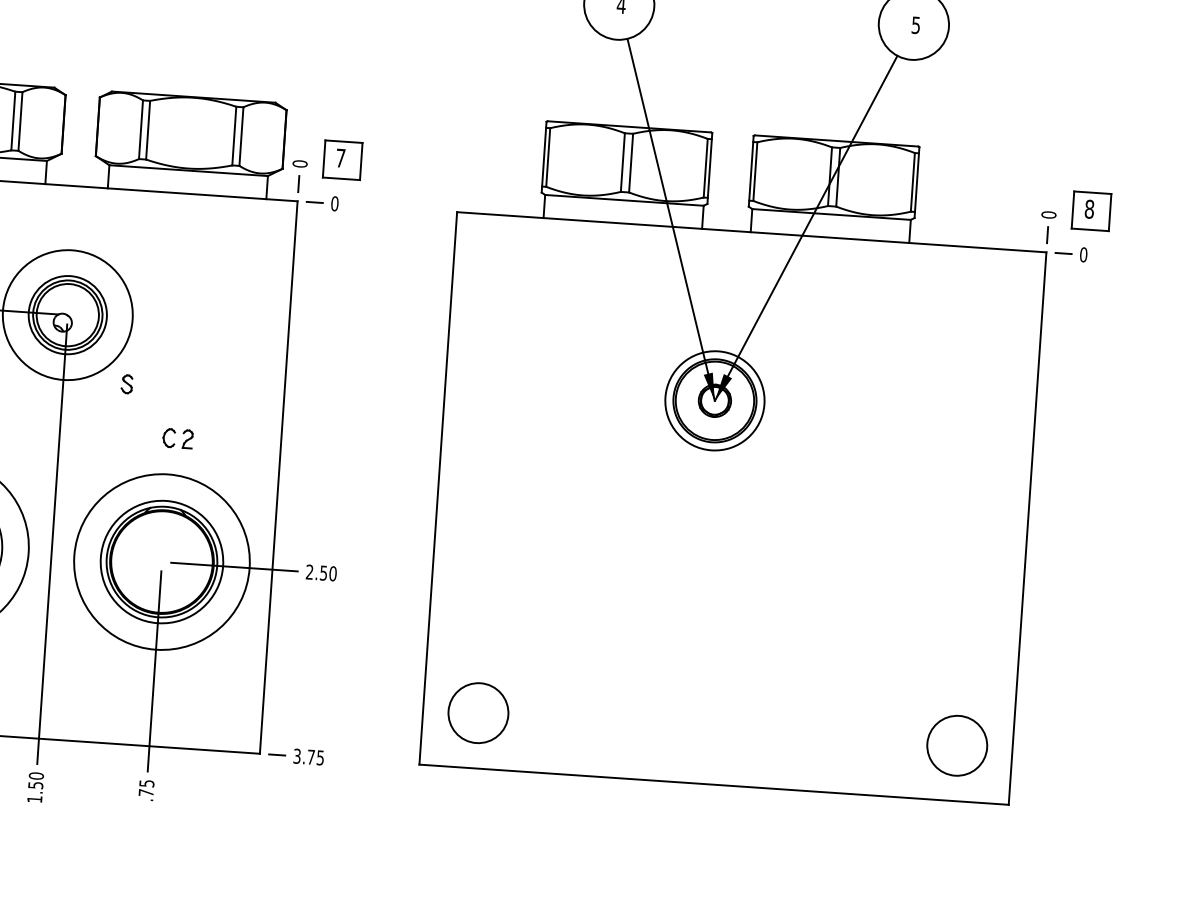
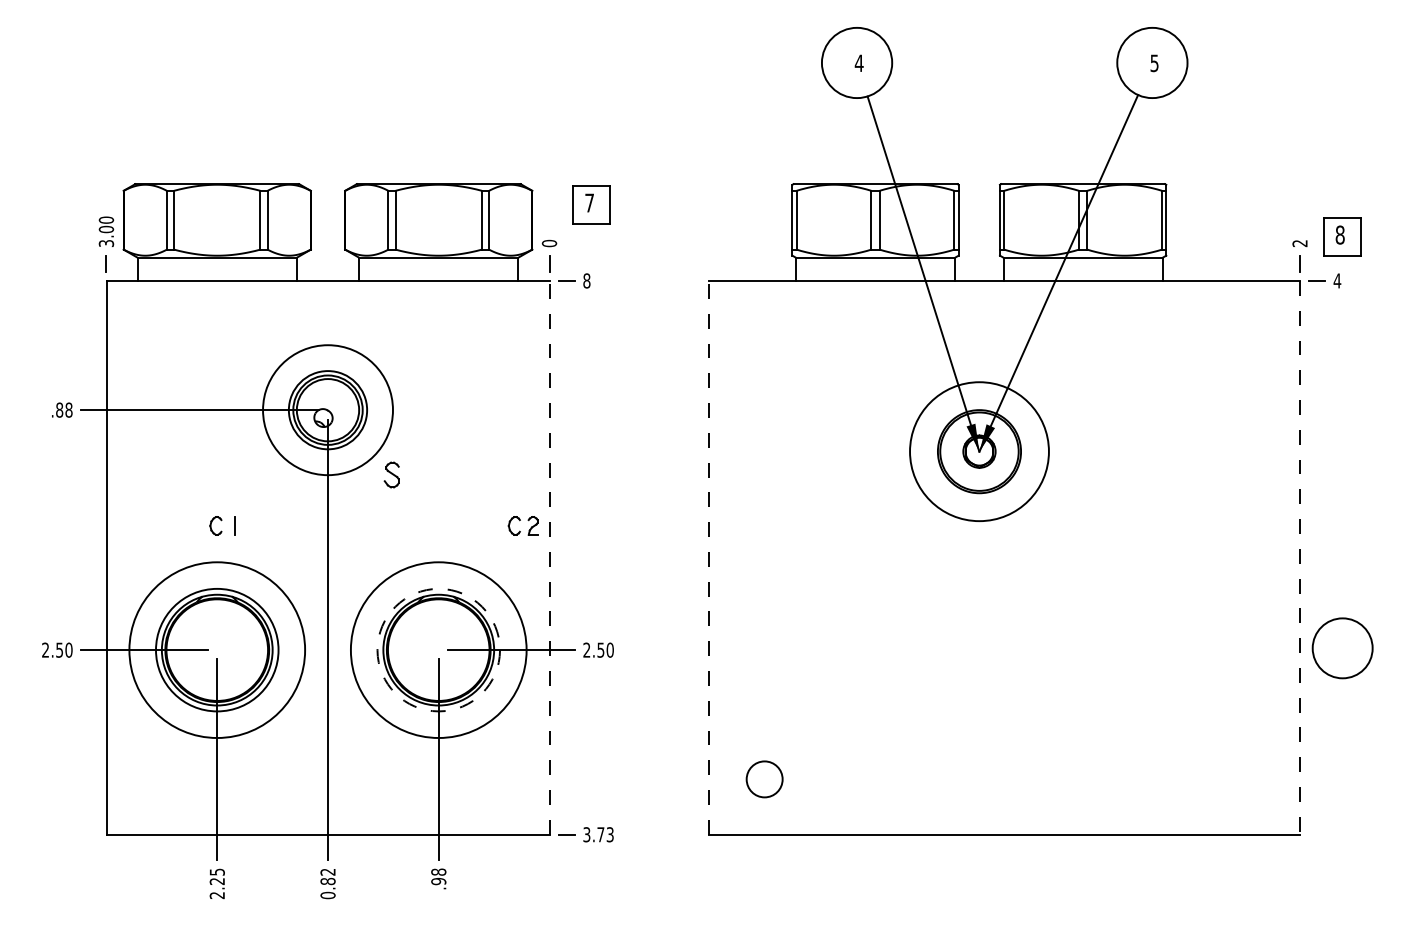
part: (342, 159) -> (591, 204), moved
text: (334, 203) -> (586, 280), 0 -> 8
text: (1048, 214) -> (1299, 243), 0 -> 2
text: (1083, 254) -> (1337, 280), 0 -> 4
part: (126, 384) -> (391, 475), size x1.4
circle: (714, 400) -> (979, 451), size x1.4
part: (177, 438) -> (522, 525), moved
line: (278, 477) -> (549, 557), solid -> dashed
line: (438, 488) -> (709, 557), solid -> dashed
line: (1028, 528) -> (1300, 557), solid -> dashed
circle: (161, 561) -> (438, 649), solid -> dashed
circle: (478, 713) -> (764, 779), size x0.6
circle: (957, 745) -> (1342, 648), moved
text: (320, 757) -> (610, 834), 3.75 -> 3.73
text: (35, 787) -> (327, 883), 1.50 -> 0.82
text: (146, 787) -> (438, 876), .75 -> .98

